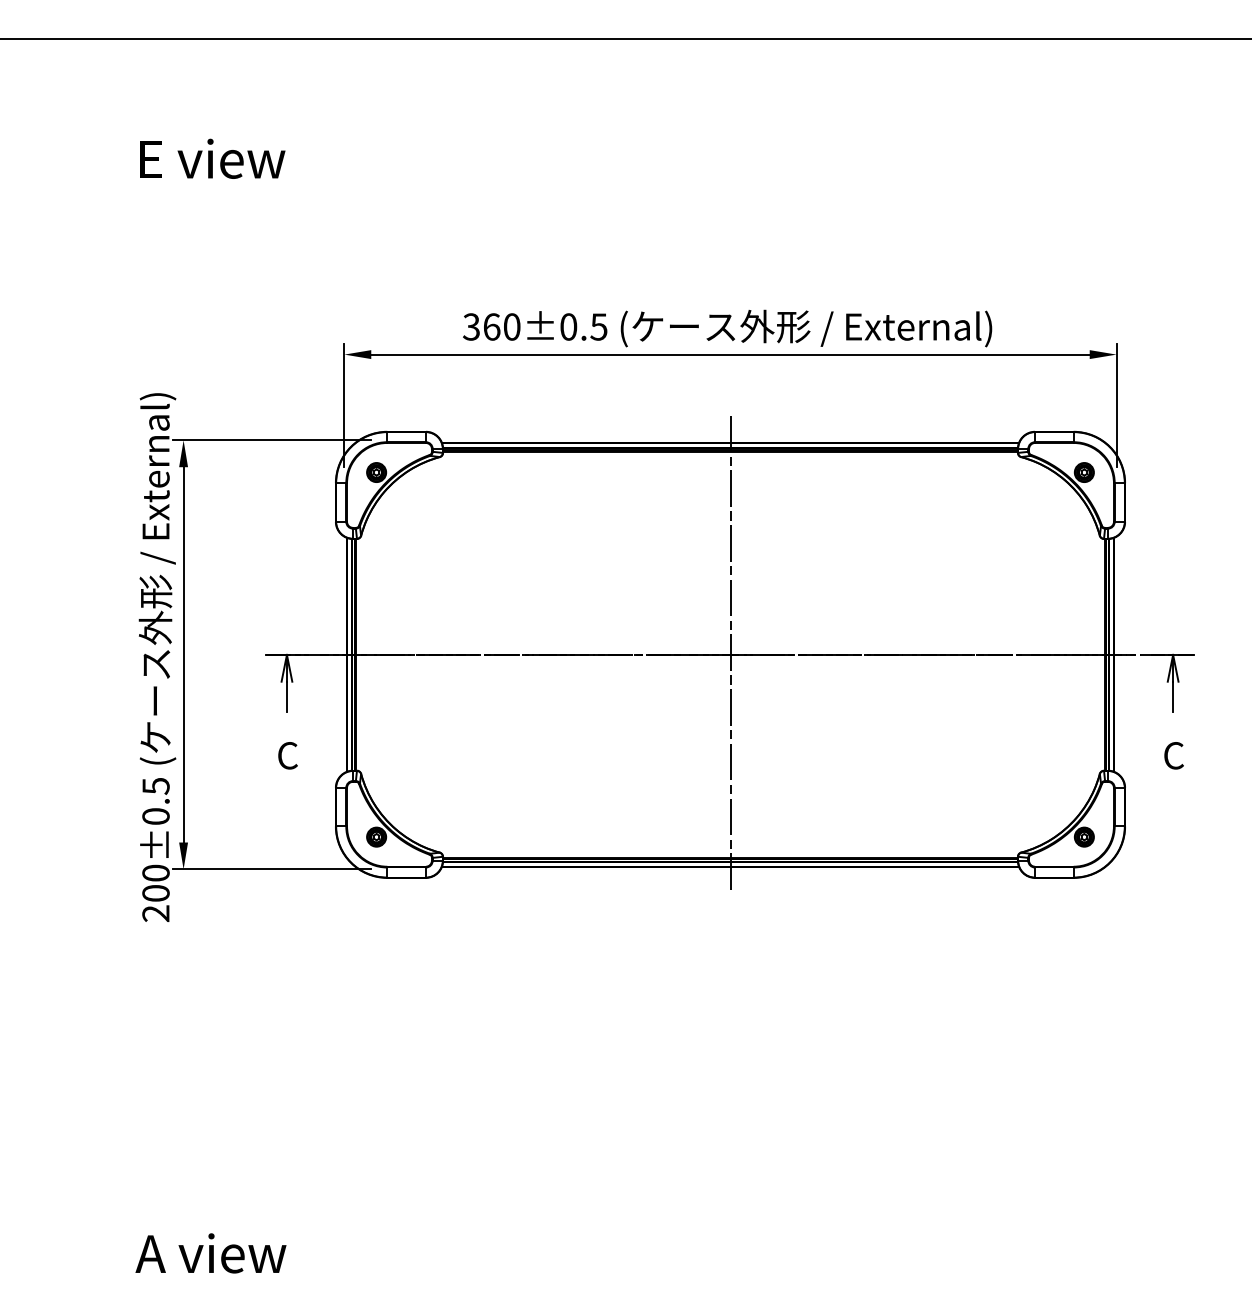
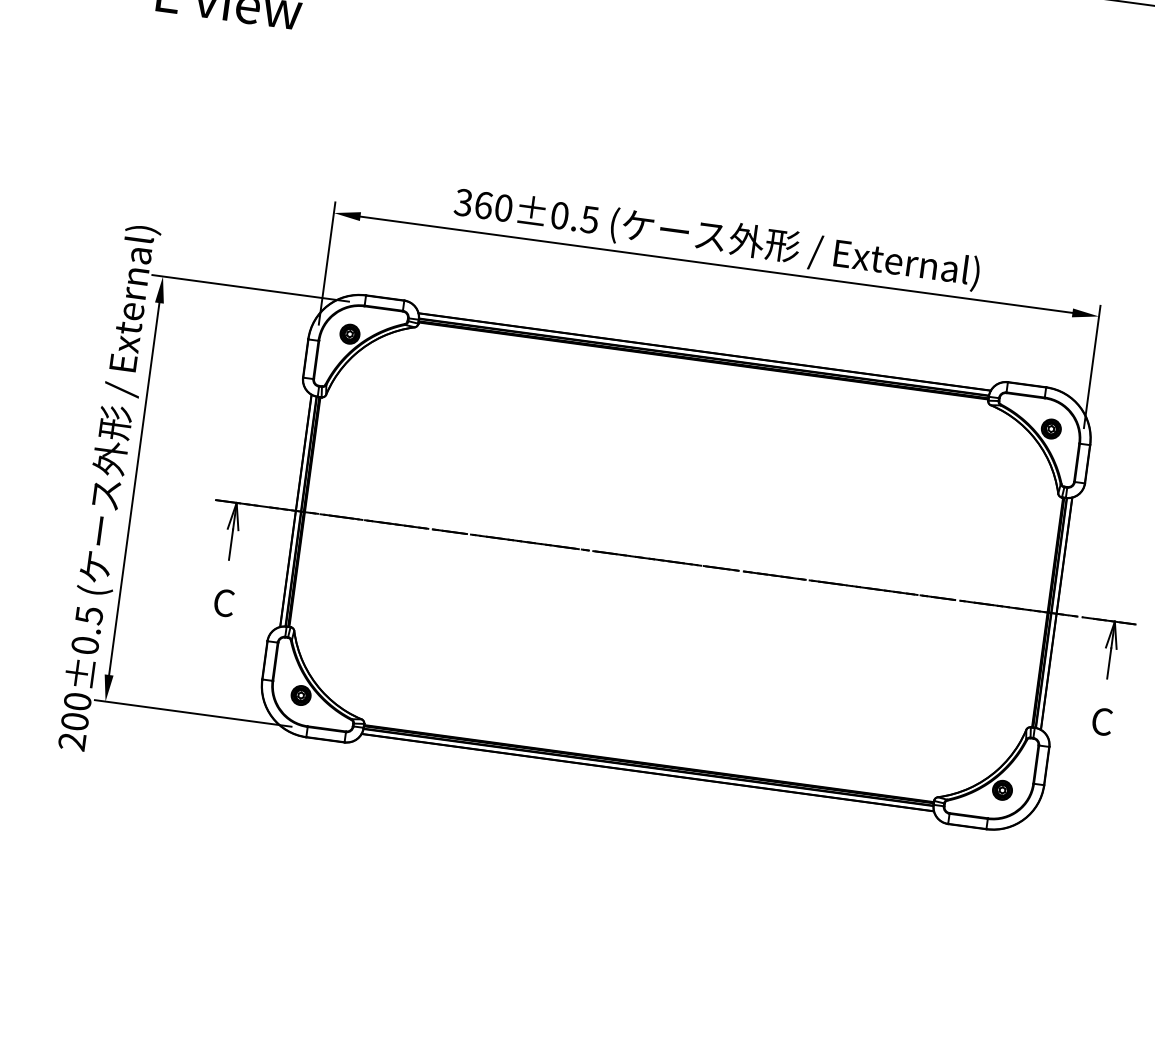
line: (730, 654) -> (676, 561), removed

